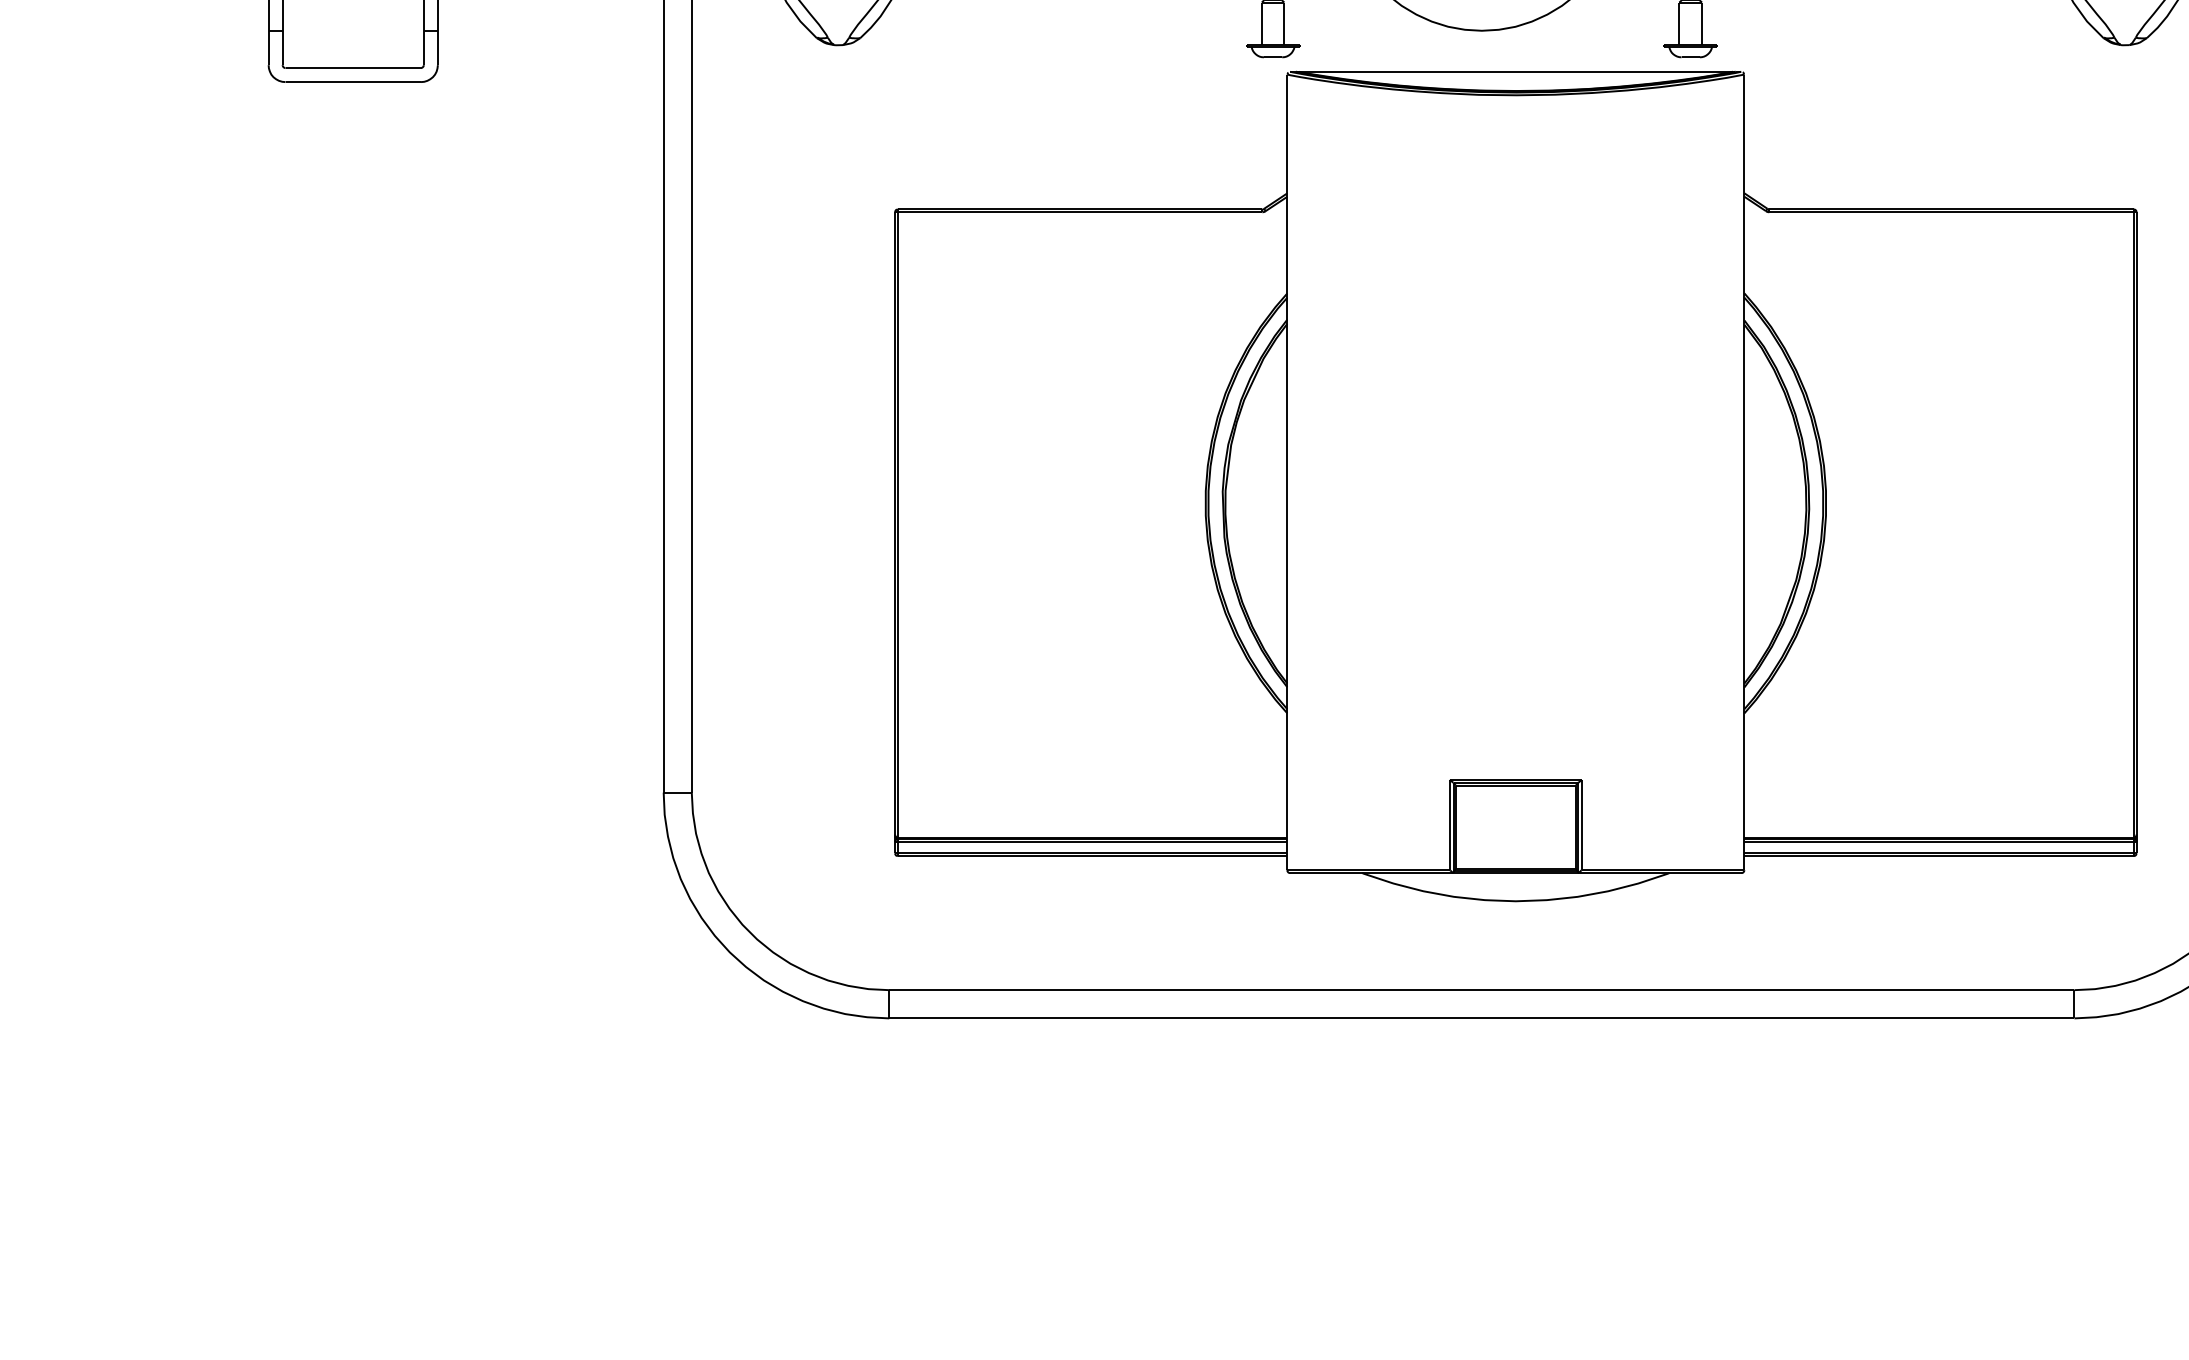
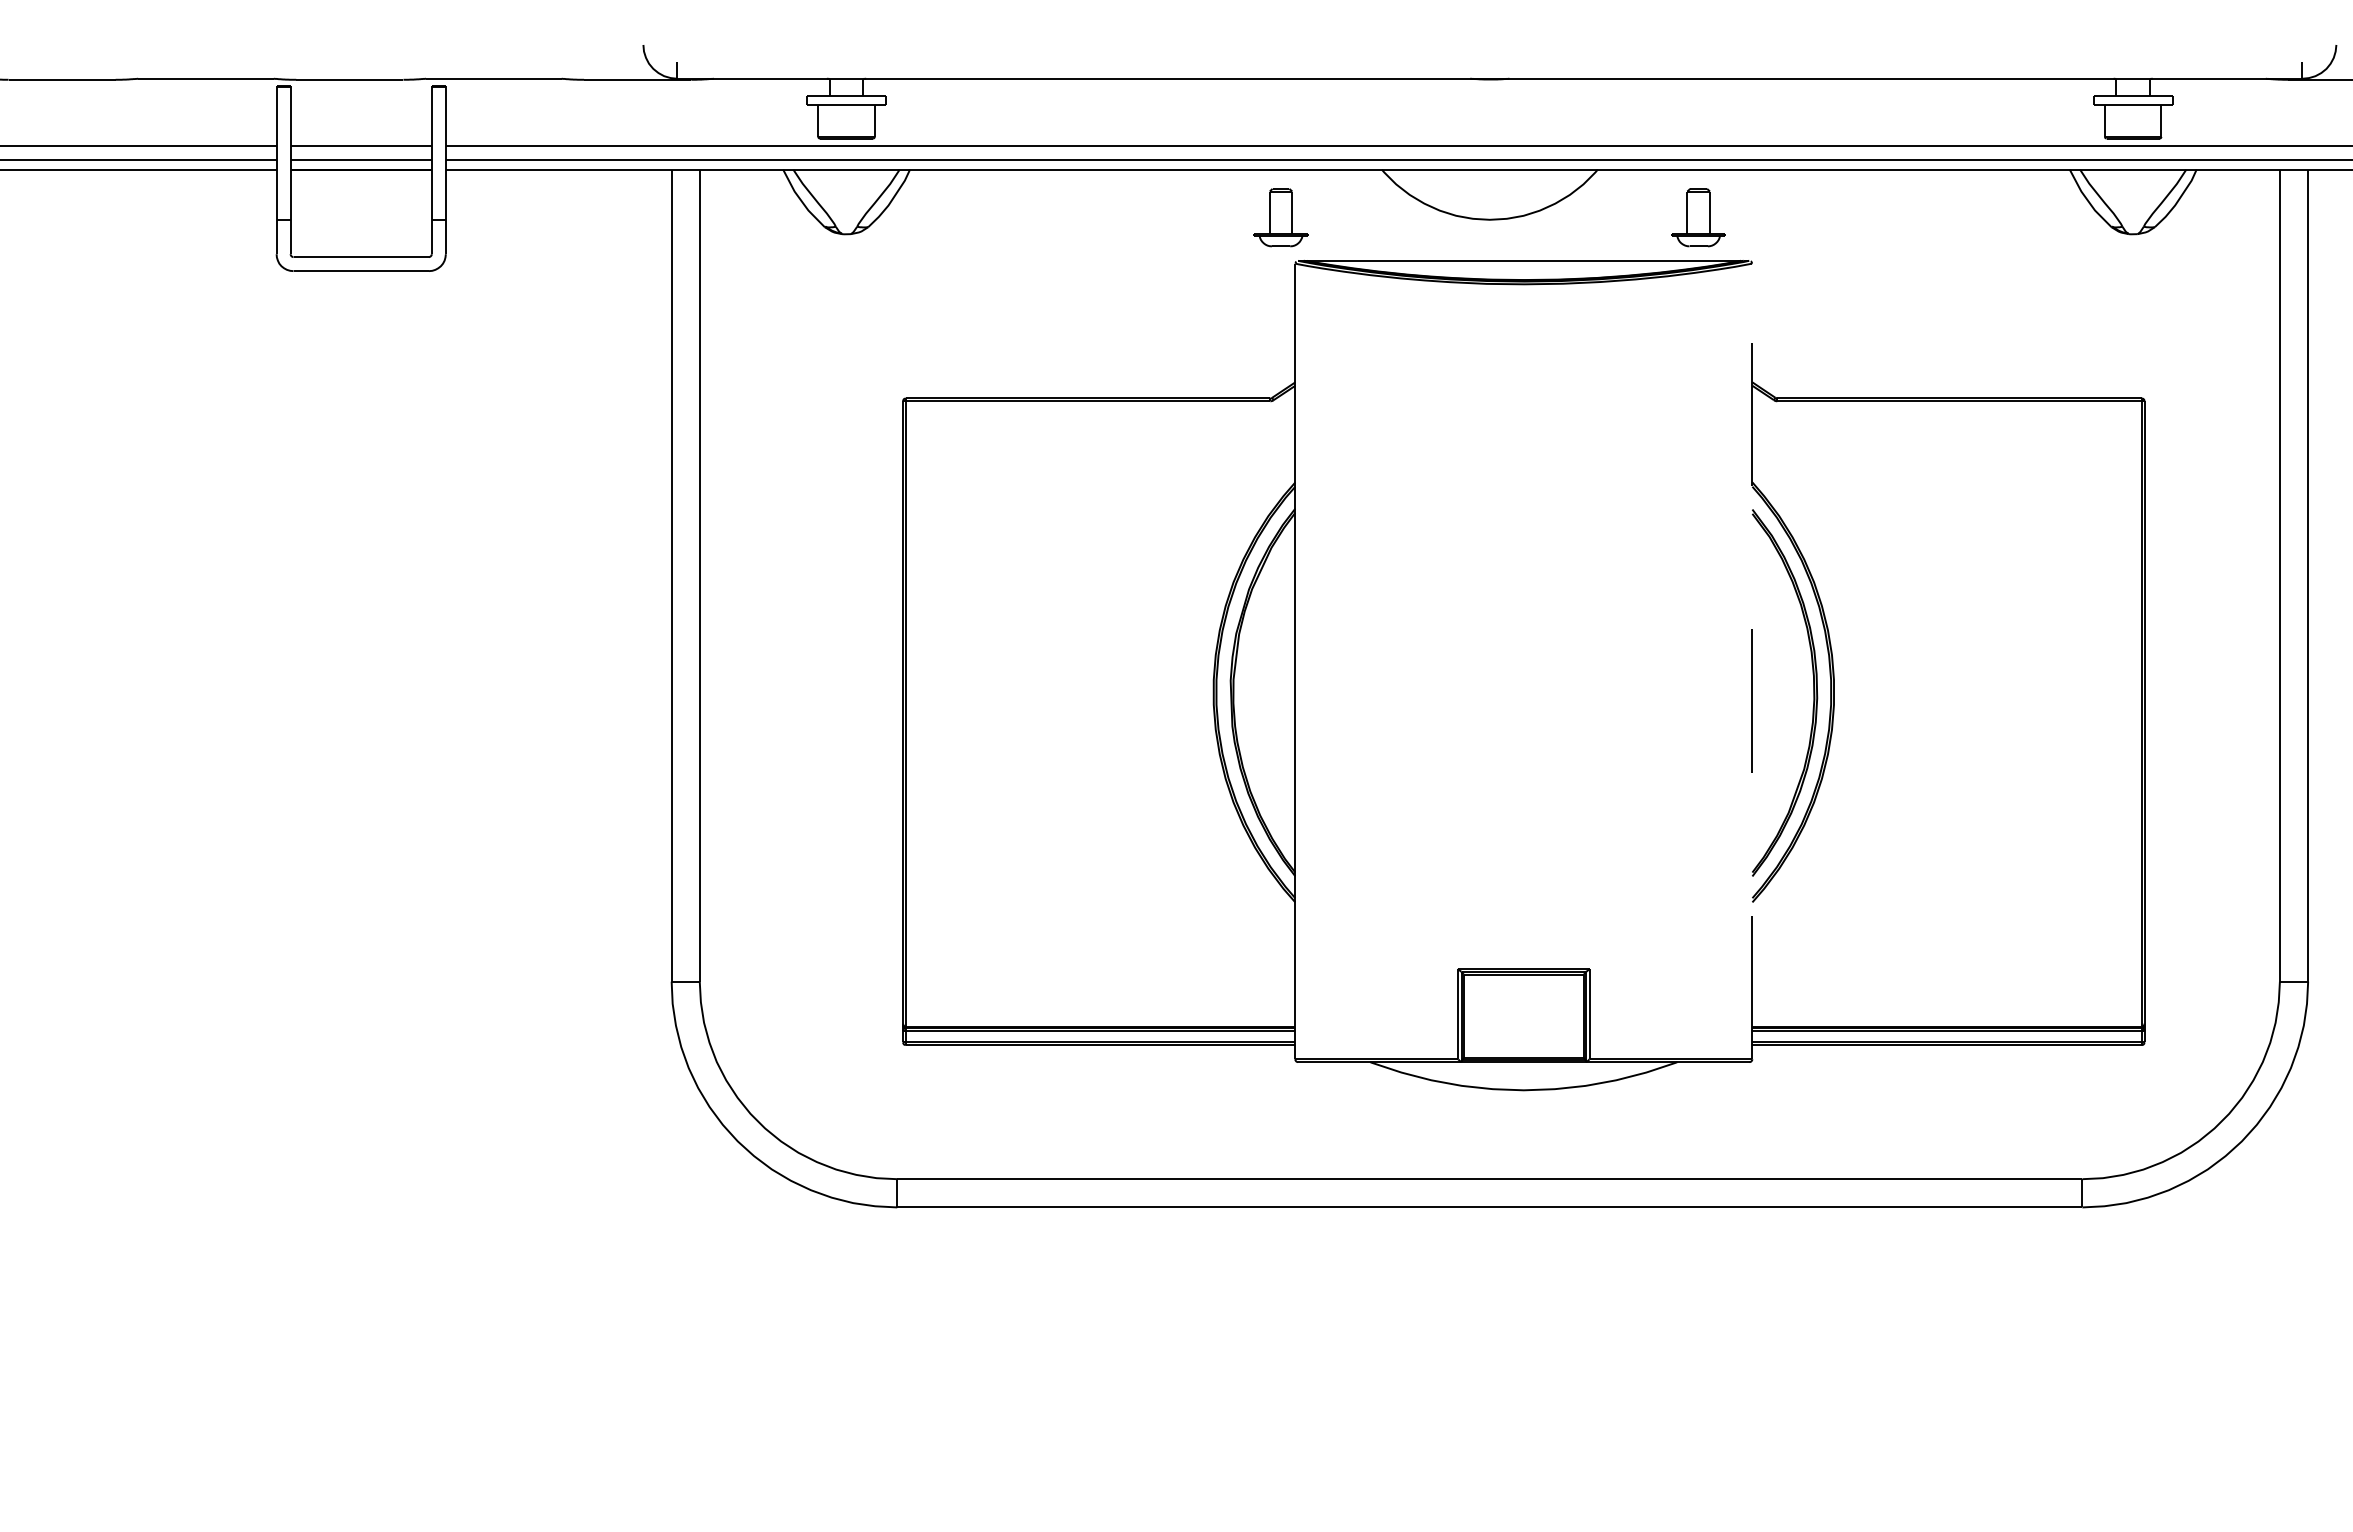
line: (1744, 472) -> (1752, 661), solid -> dashed

